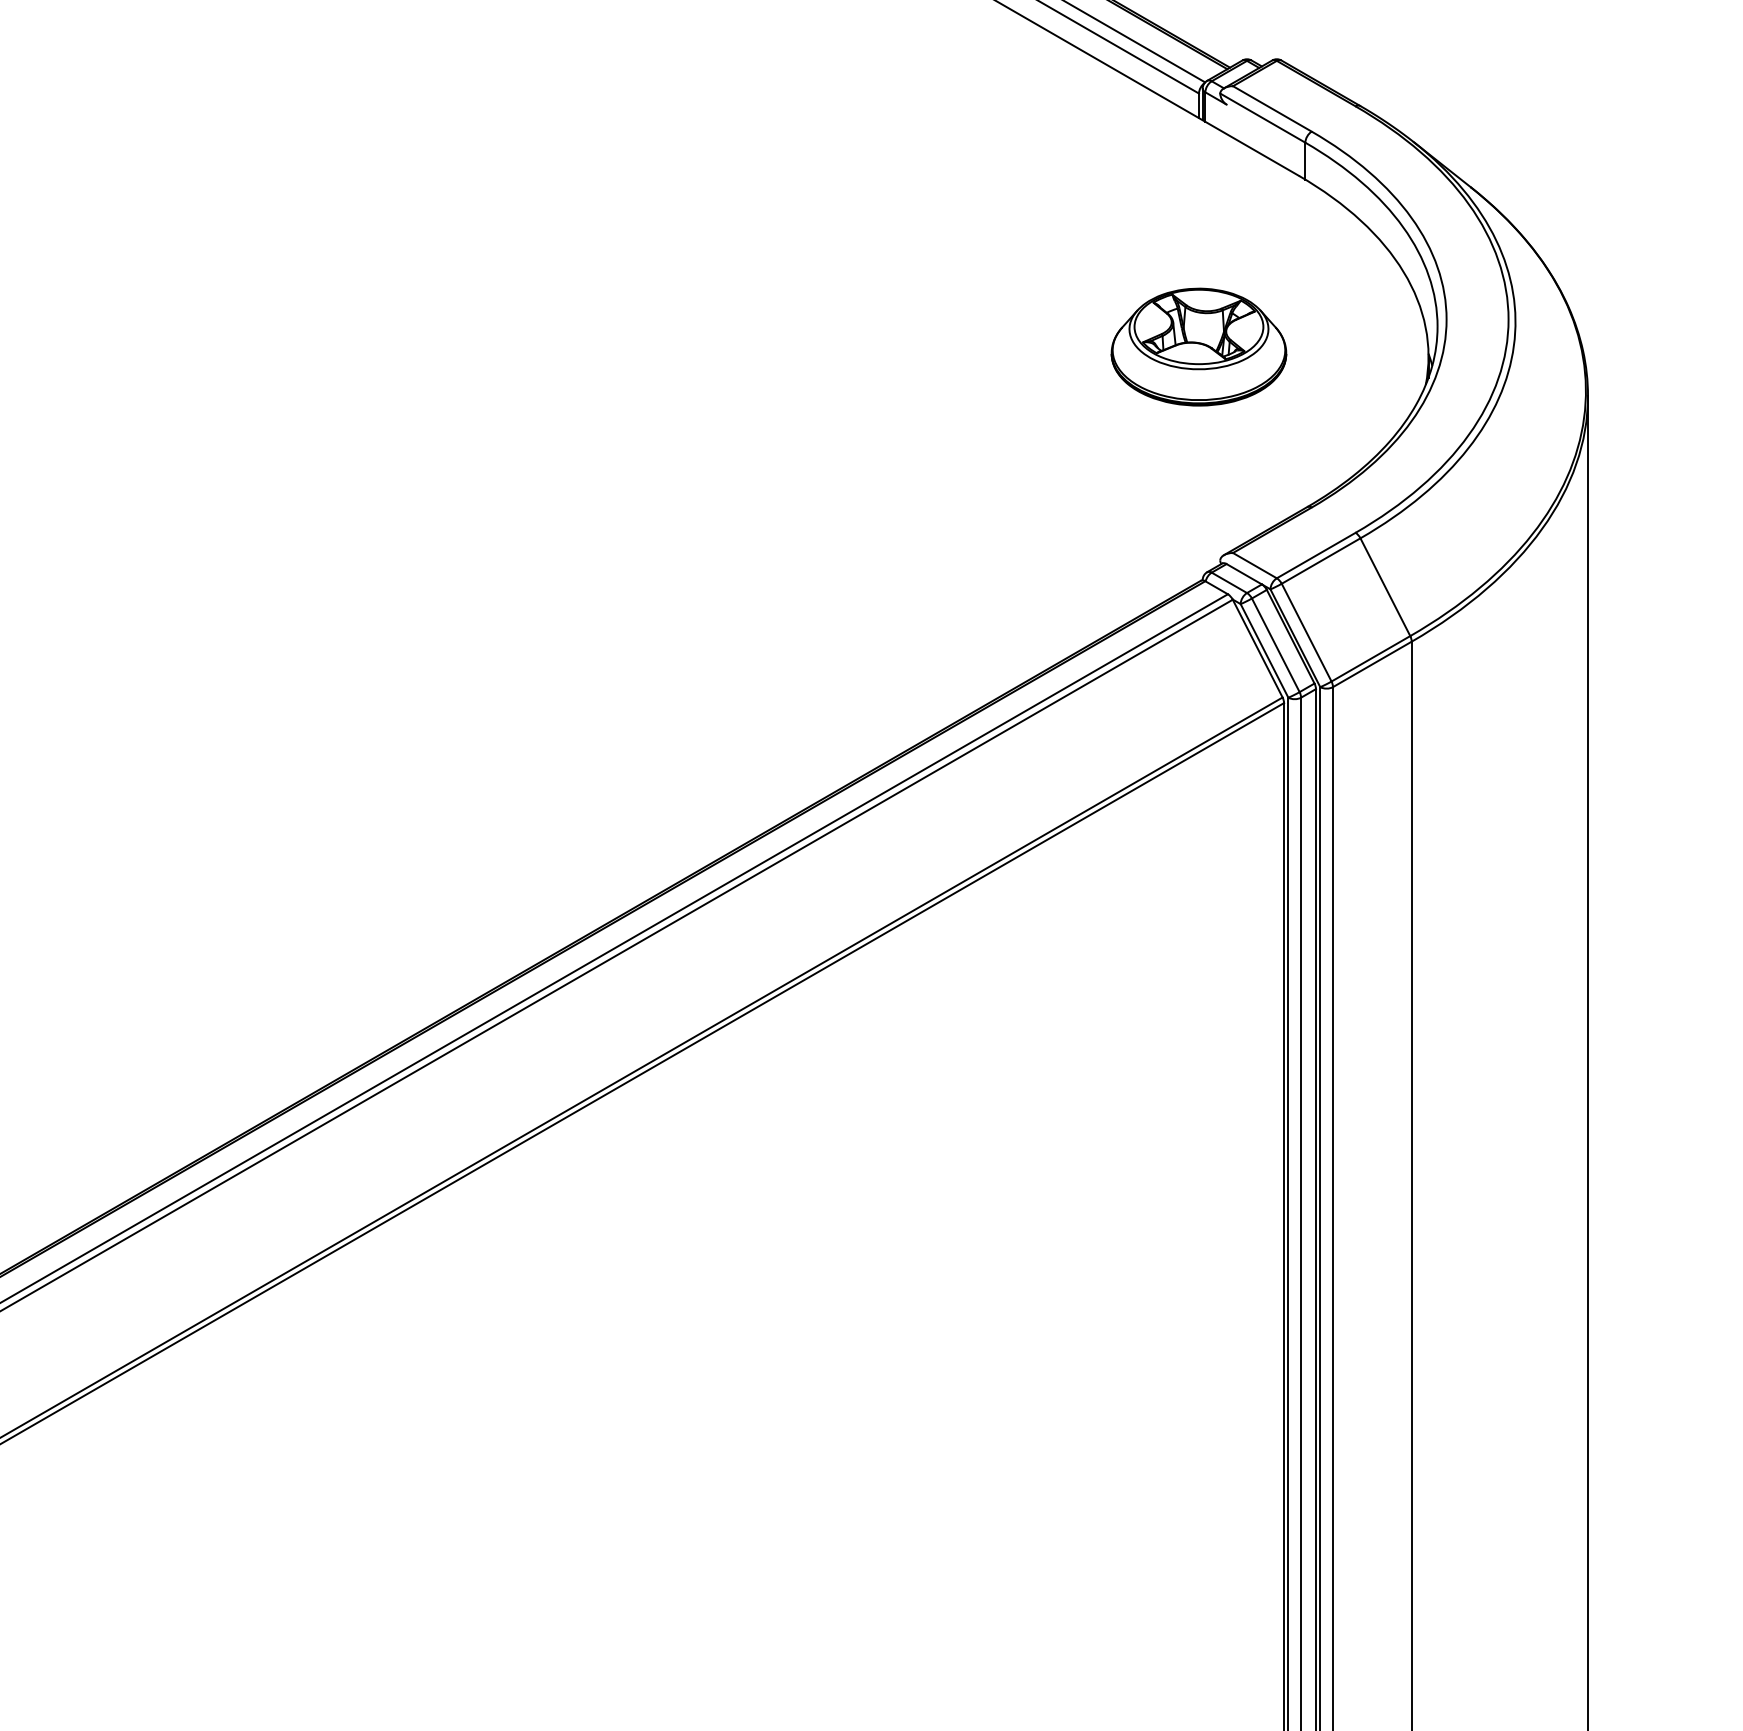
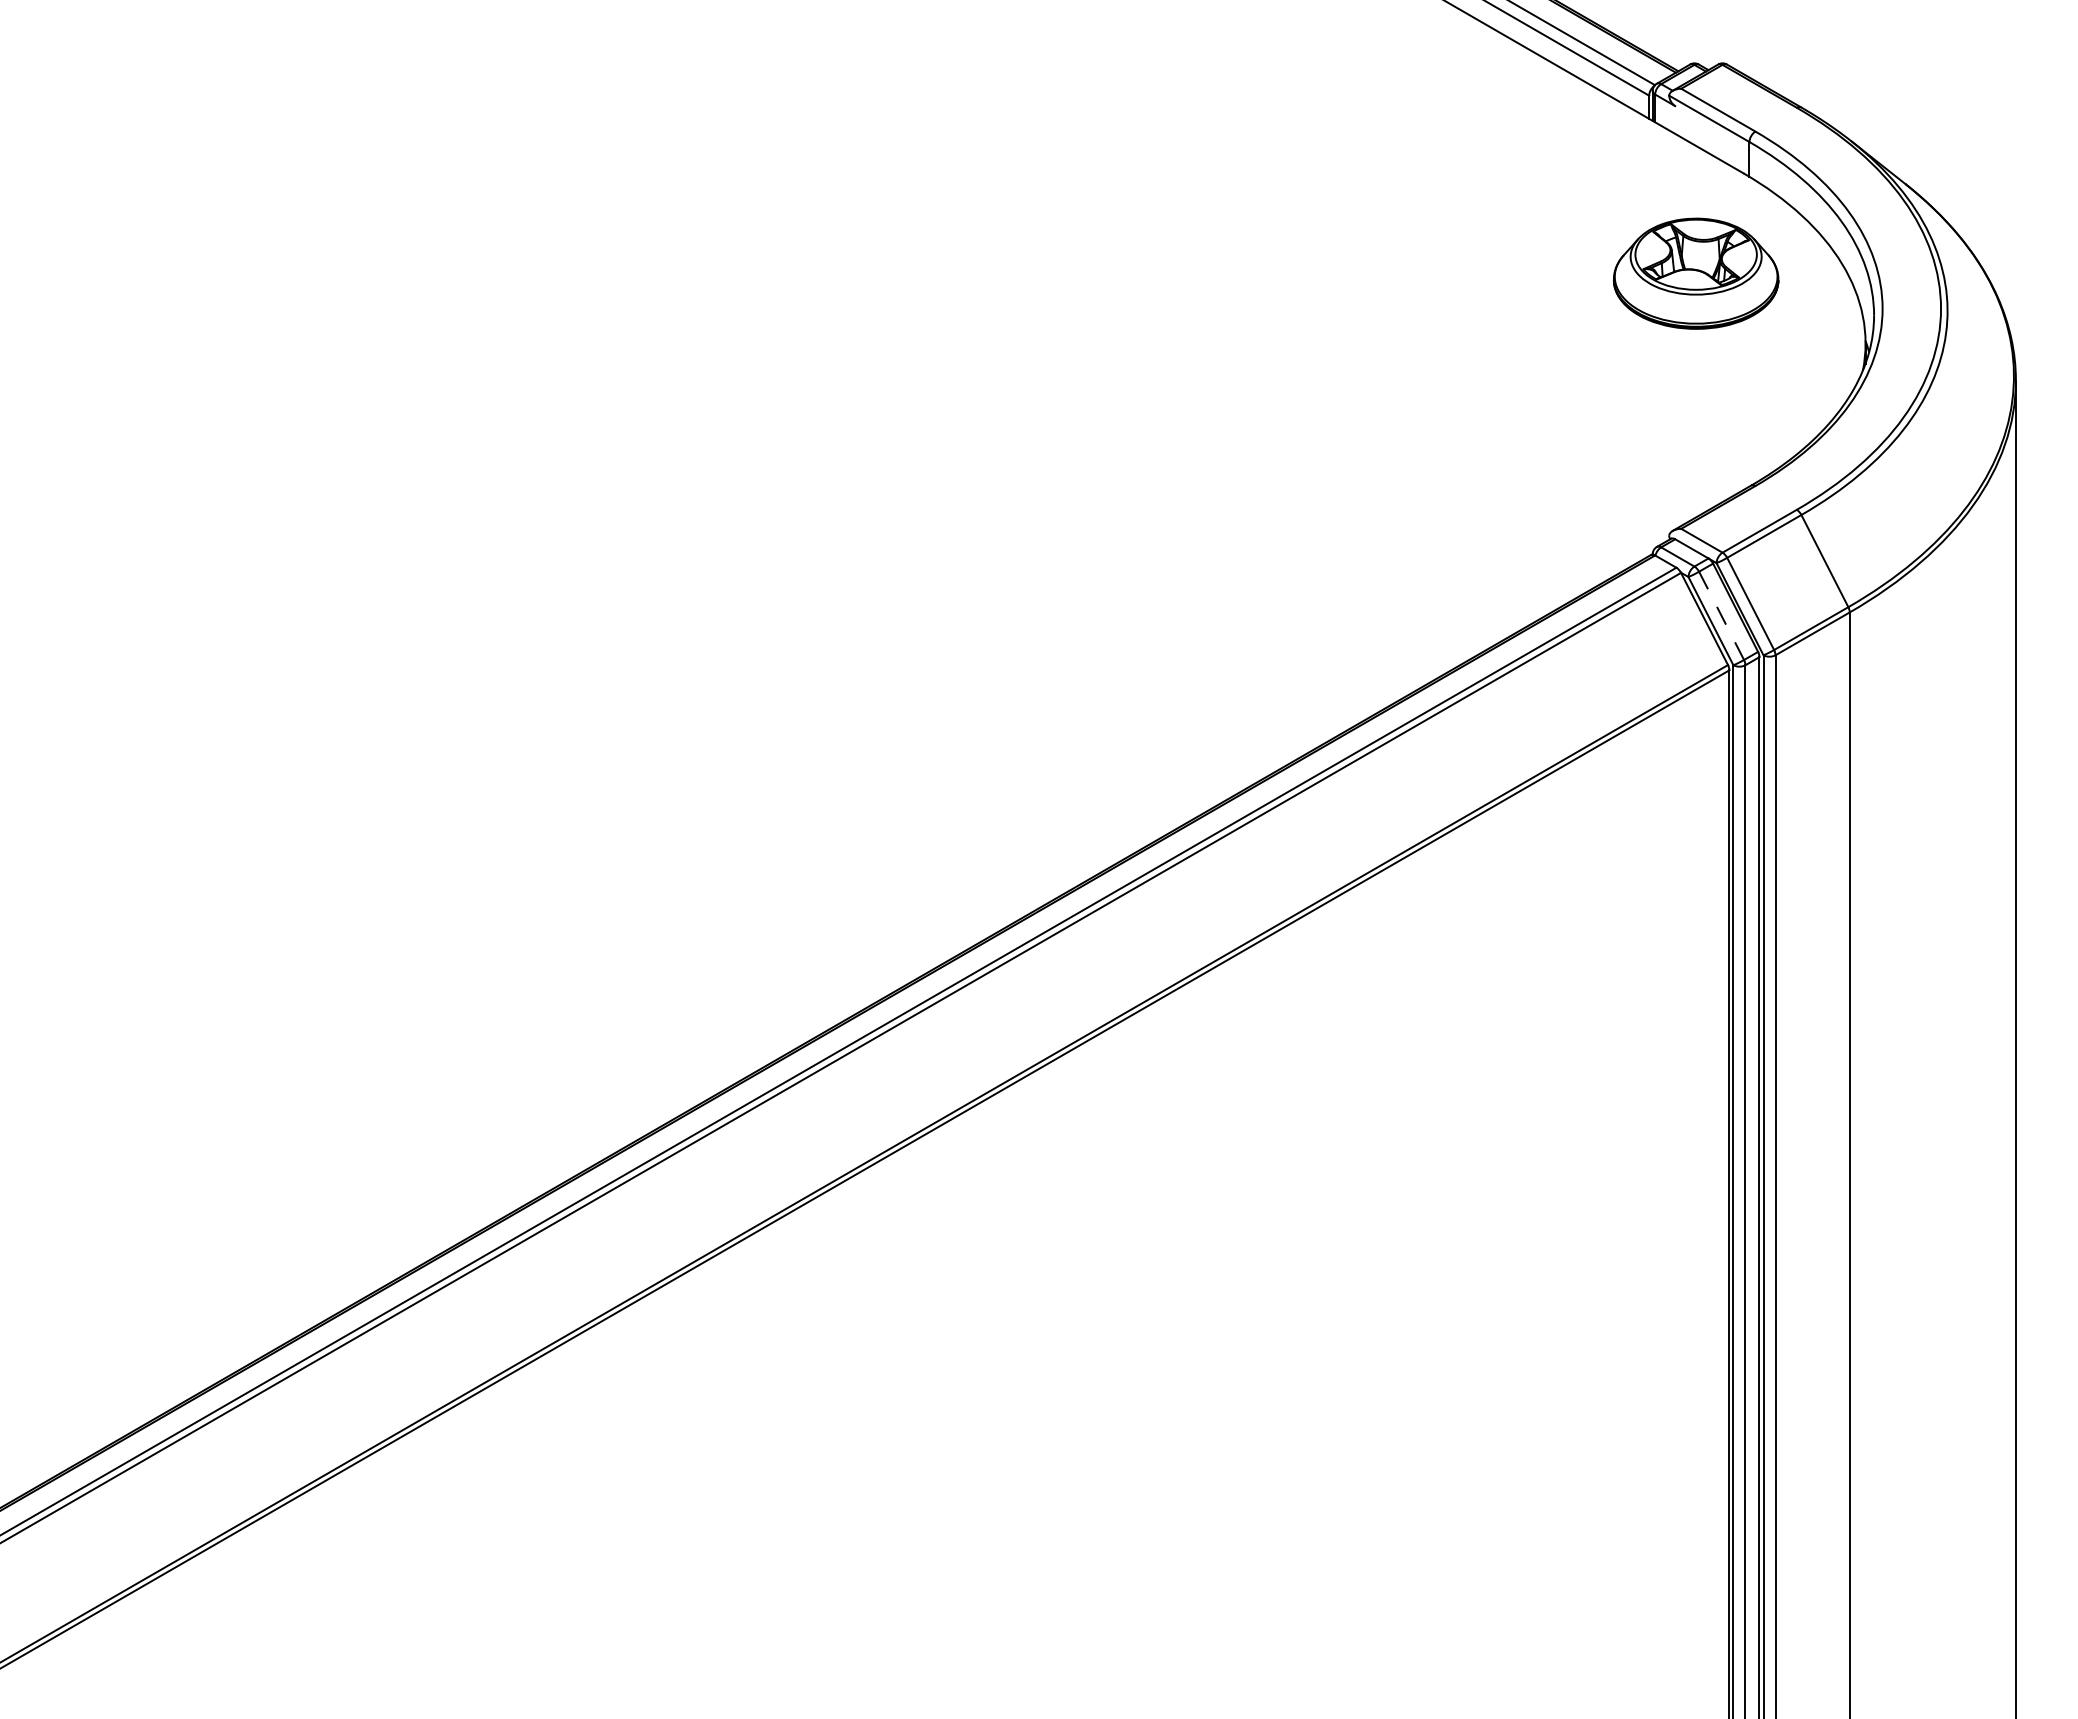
part: (1199, 346) -> (1696, 273), moved
line: (1275, 644) -> (1721, 615), solid -> dashed

